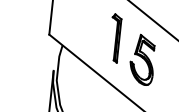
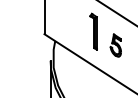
part: (142, 59) -> (115, 45), size x0.6

